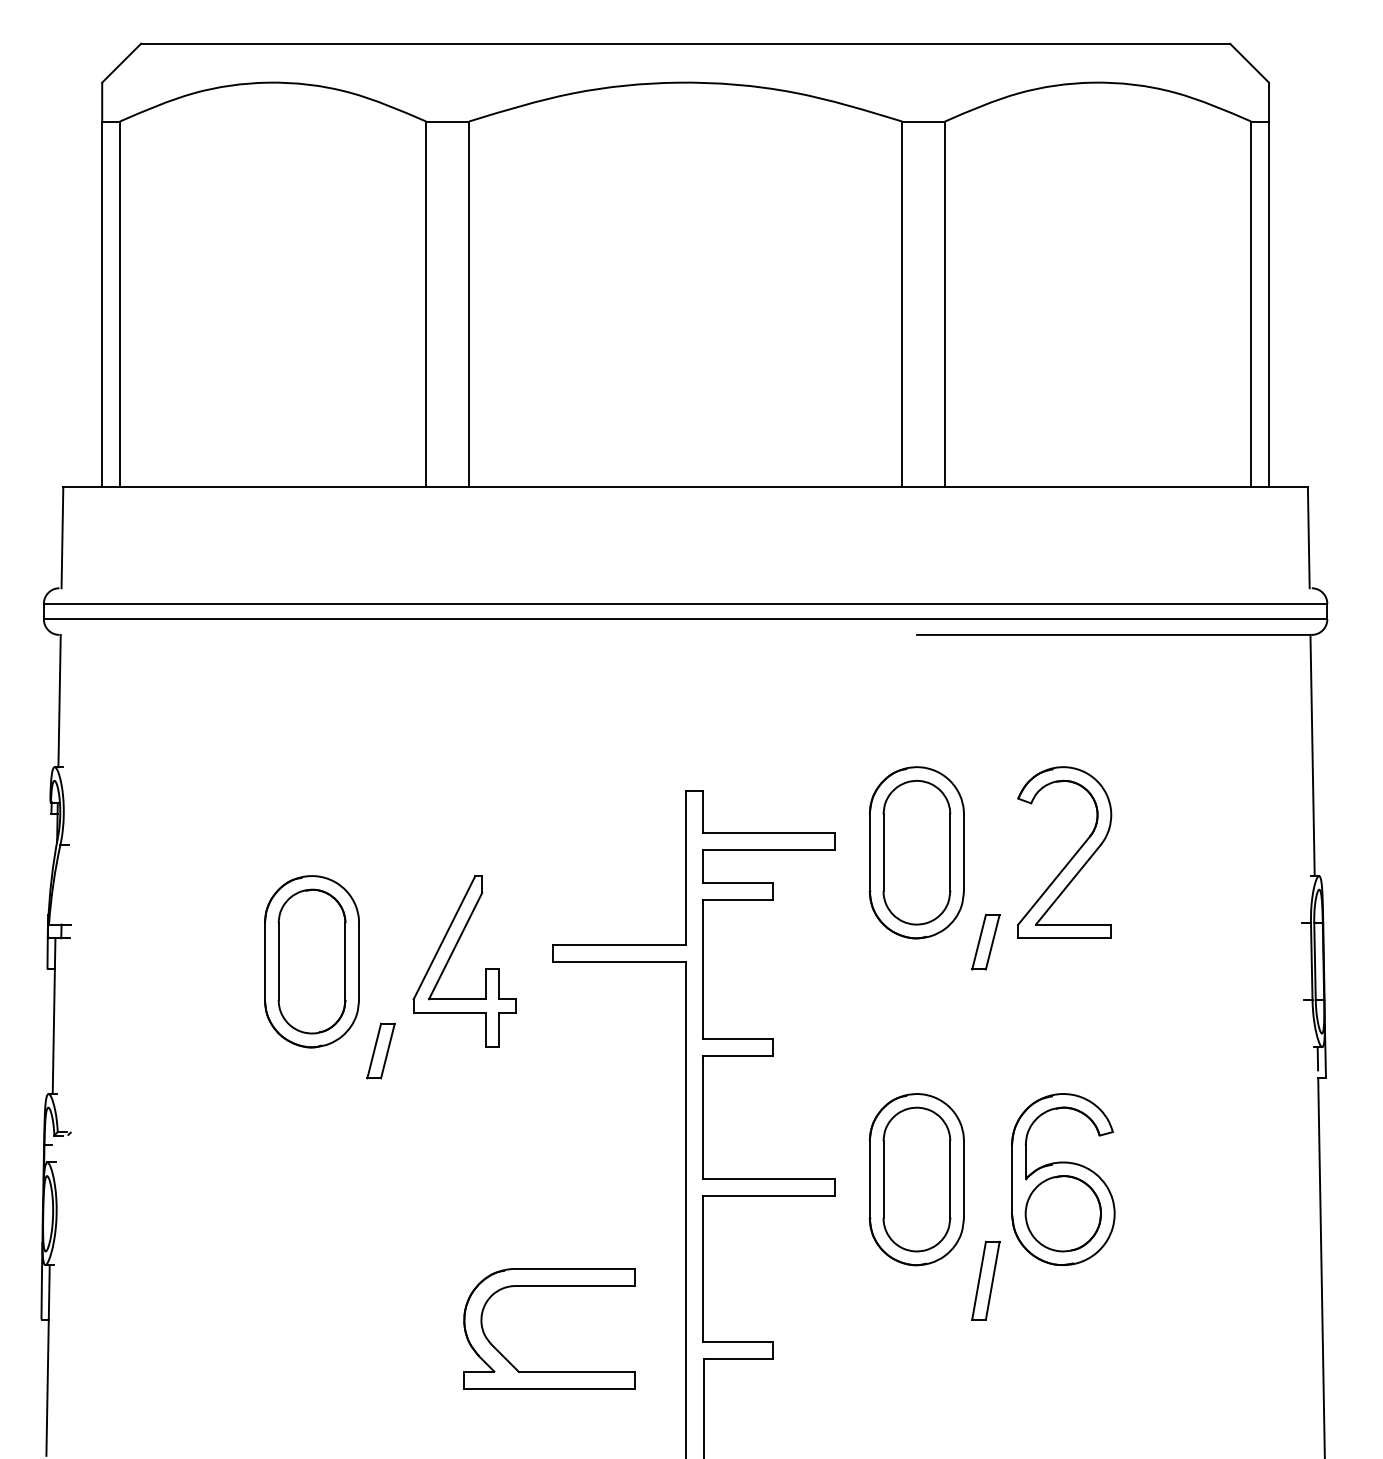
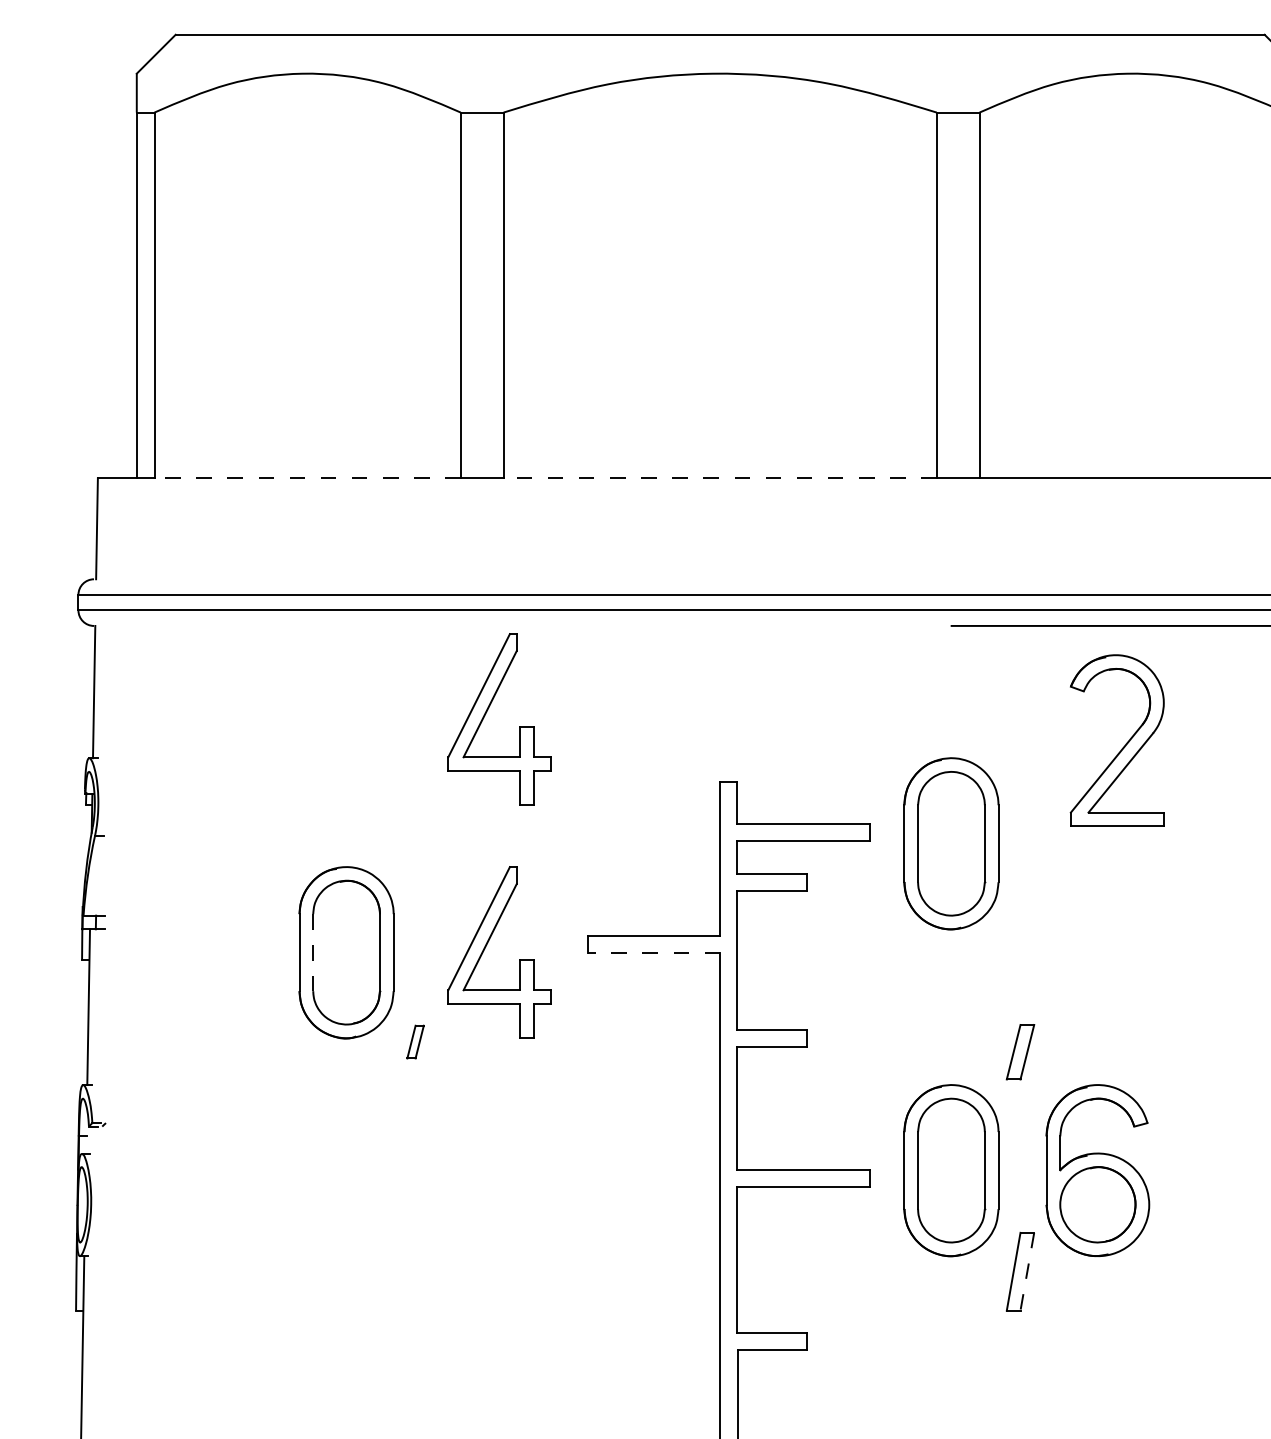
line: (272, 487) -> (307, 478), solid -> dashed
line: (685, 487) -> (720, 478), solid -> dashed
part: (452, 721) -> (487, 712), added
part: (1070, 858) -> (1123, 746), moved
part: (985, 942) -> (1020, 1052), moved
line: (278, 961) -> (313, 952), solid -> dashed
line: (619, 961) -> (654, 952), solid -> dashed
part: (380, 1050) -> (415, 1041), size x0.6
line: (992, 1281) -> (1027, 1272), solid -> dashed
part: (549, 1286) -> (584, 1277), removed

